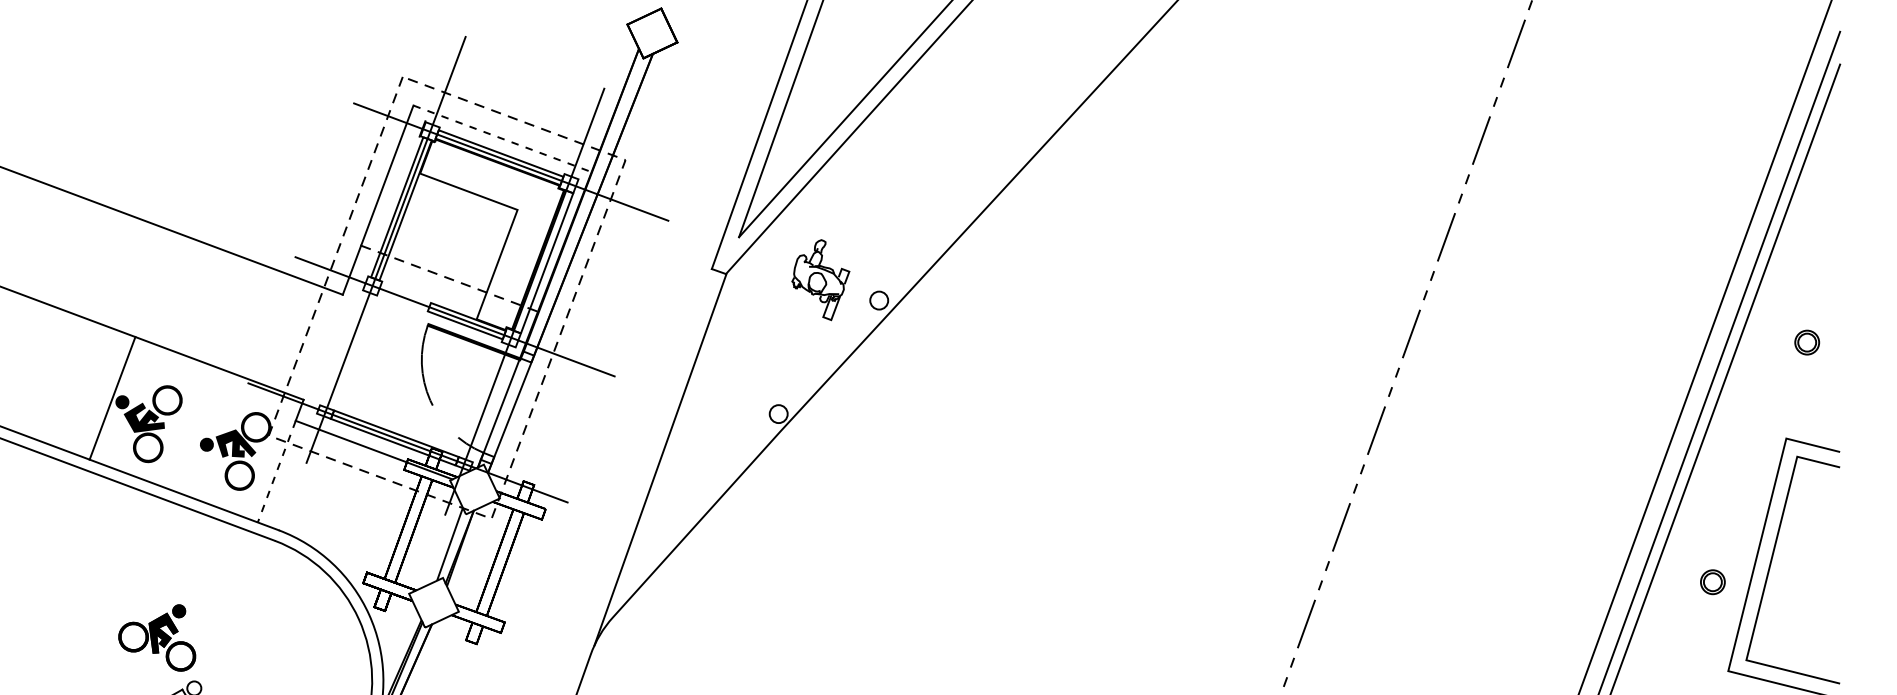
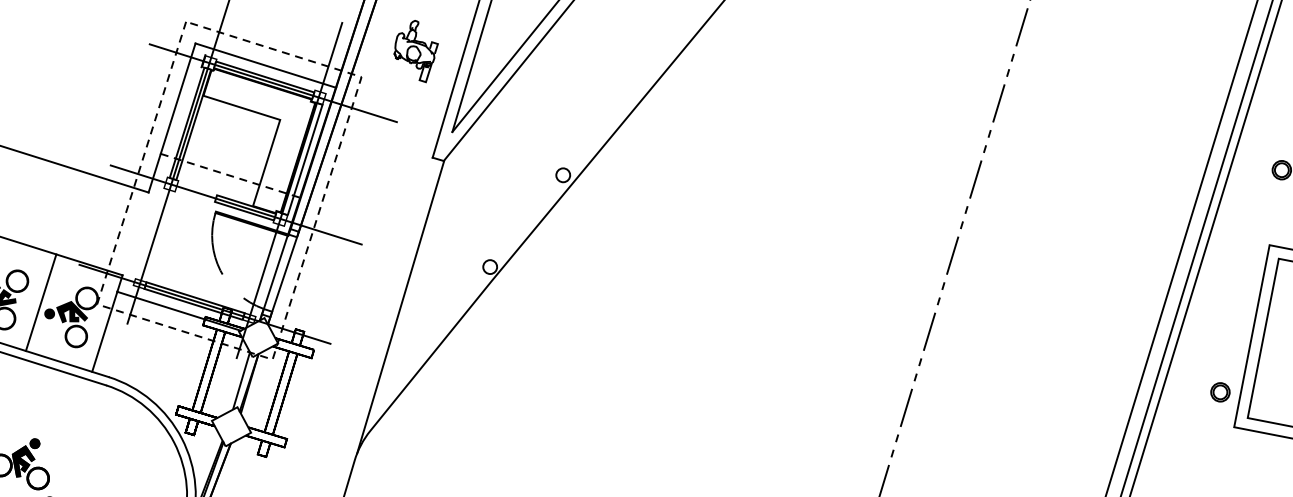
line: (503, 139) -> (266, 66), dashed -> solid
part: (820, 280) -> (416, 52), moved
line: (196, 429) -> (41, 302), added
line: (276, 472) -> (104, 332), dashed -> solid
part: (1712, 582) -> (1220, 392), moved

